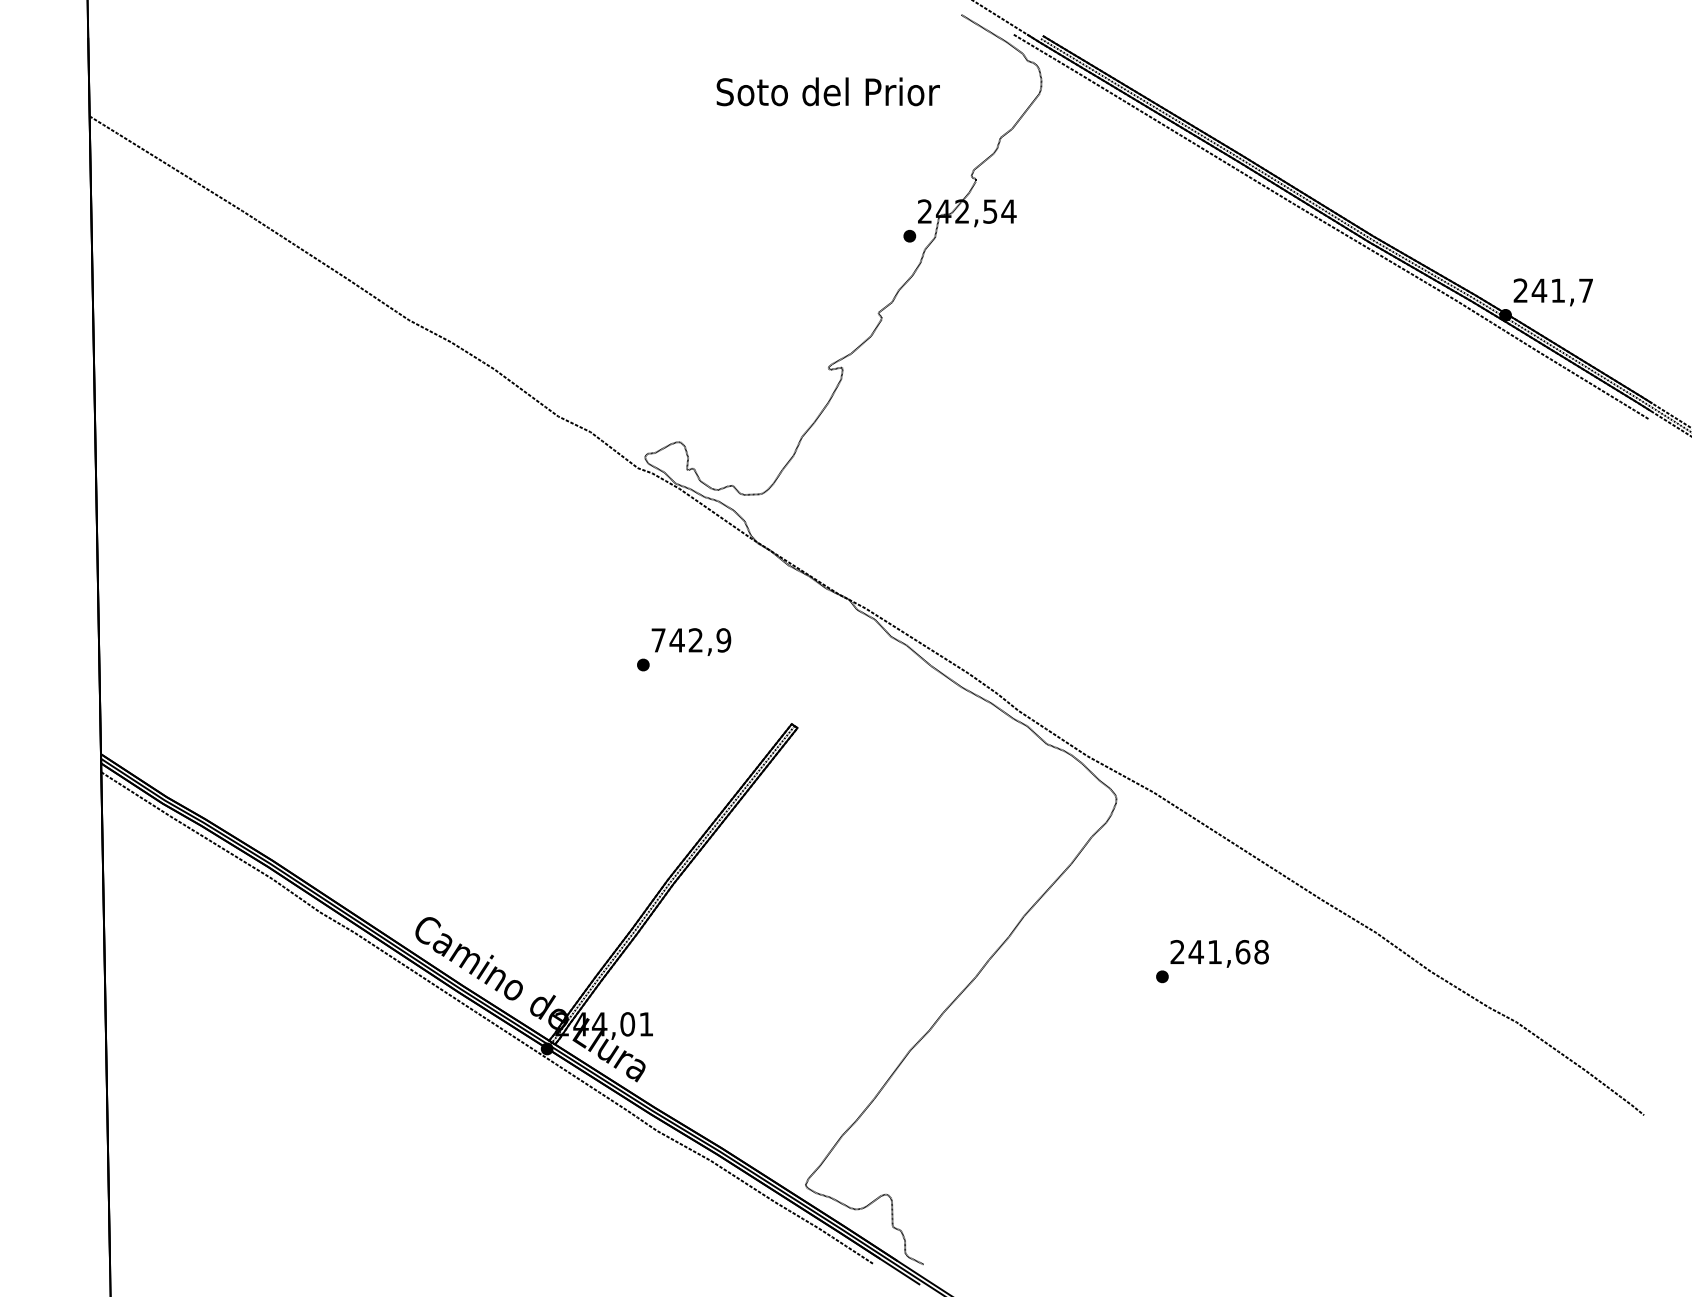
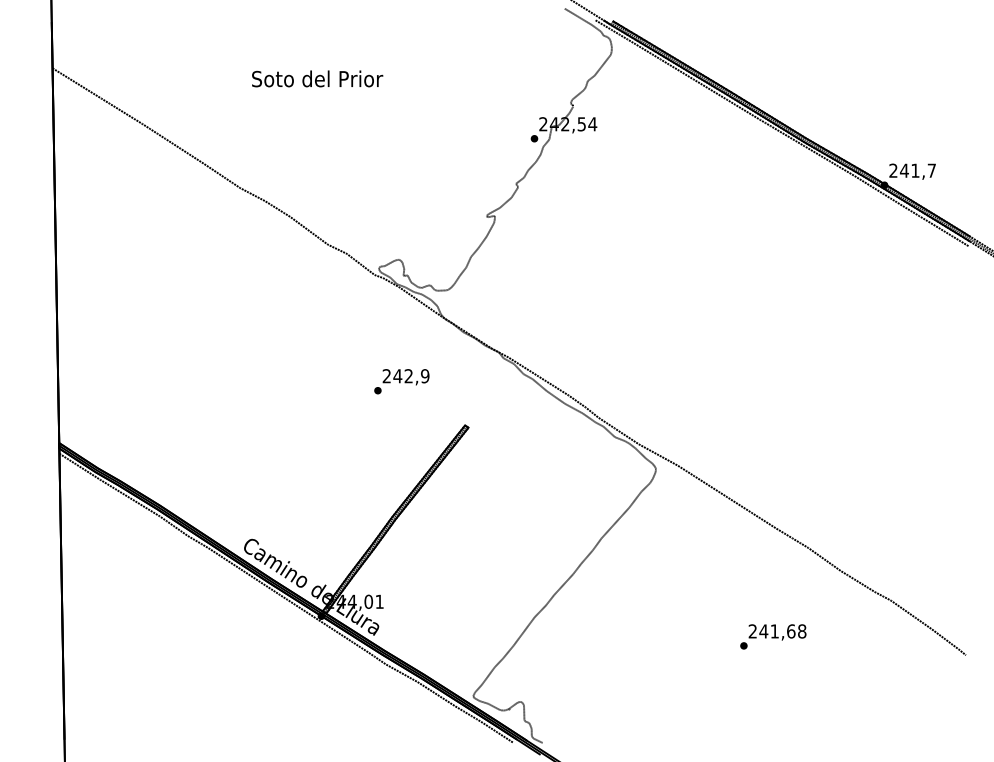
text: (828, 91) -> (317, 78), moved
text: (657, 640) -> (386, 376), 742,9 -> 242,9
text: (1212, 960) -> (773, 636), moved

